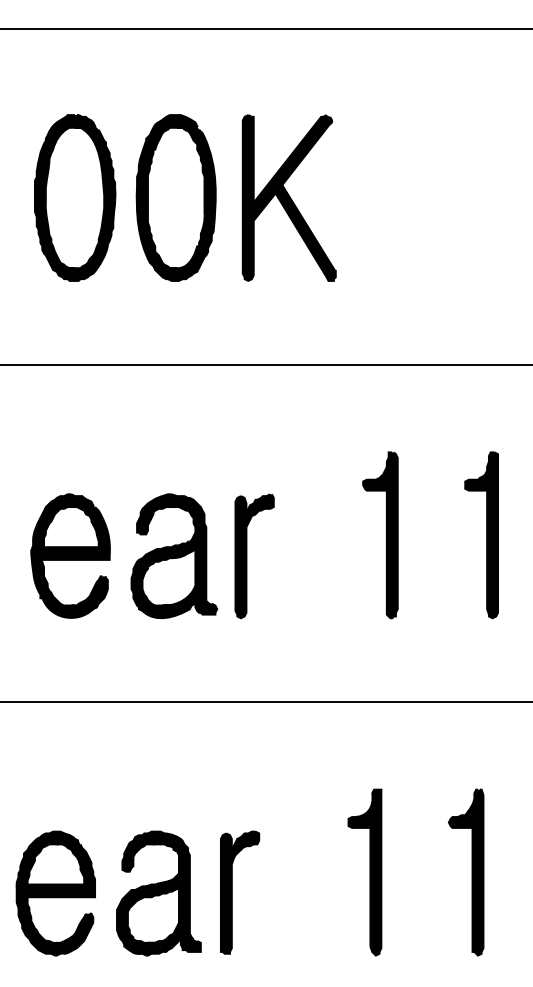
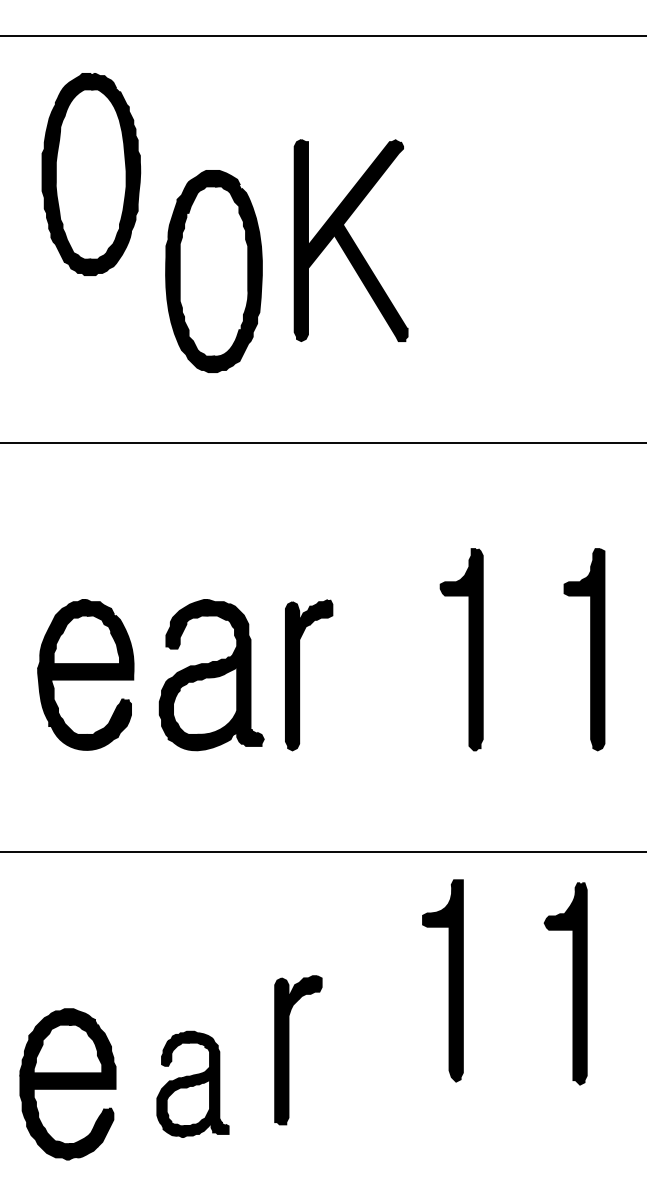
part: (75, 197) -> (91, 174), moved
part: (175, 197) -> (213, 271), moved
part: (364, 872) -> (442, 980), moved
part: (471, 872) -> (572, 983), moved
part: (232, 892) -> (289, 1050), moved
part: (158, 893) -> (192, 1084), size x0.7

